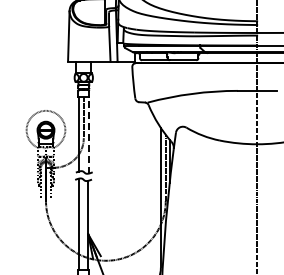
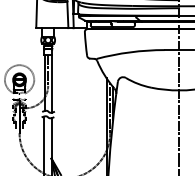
line: (88, 134) -> (51, 83), dashed -> solid

